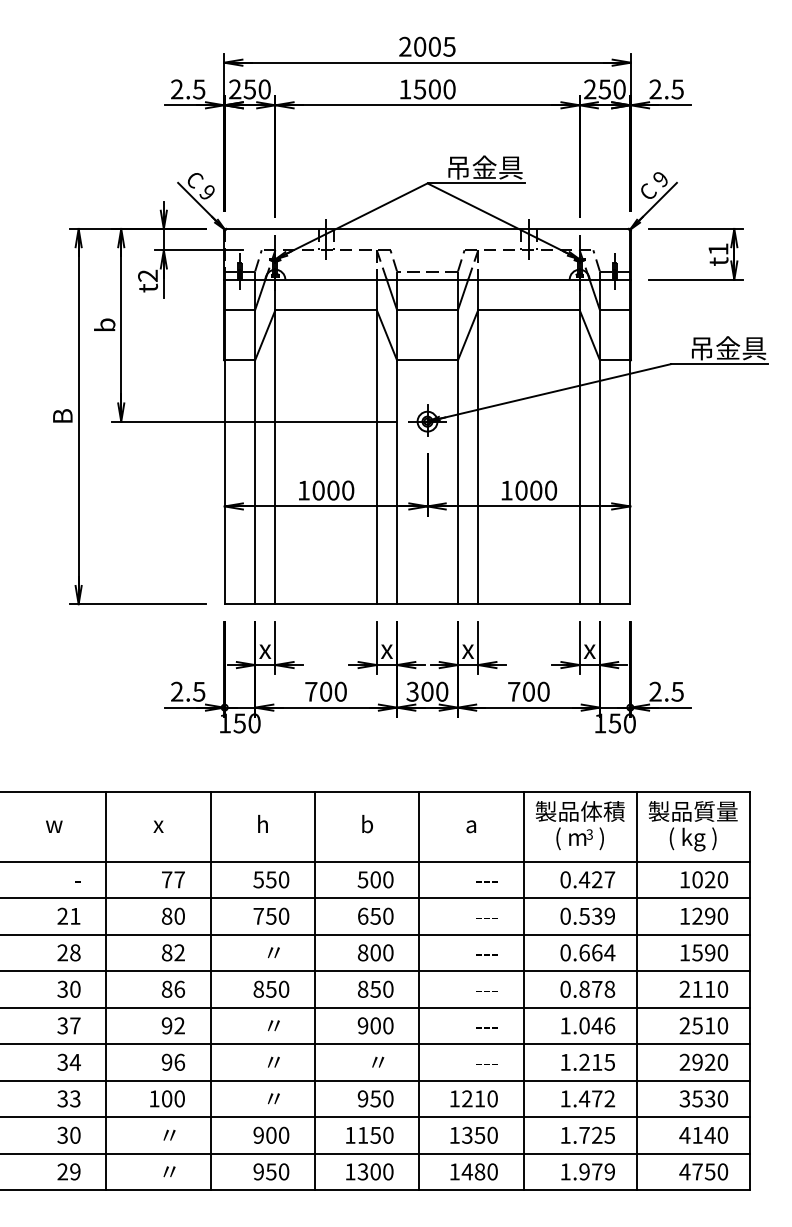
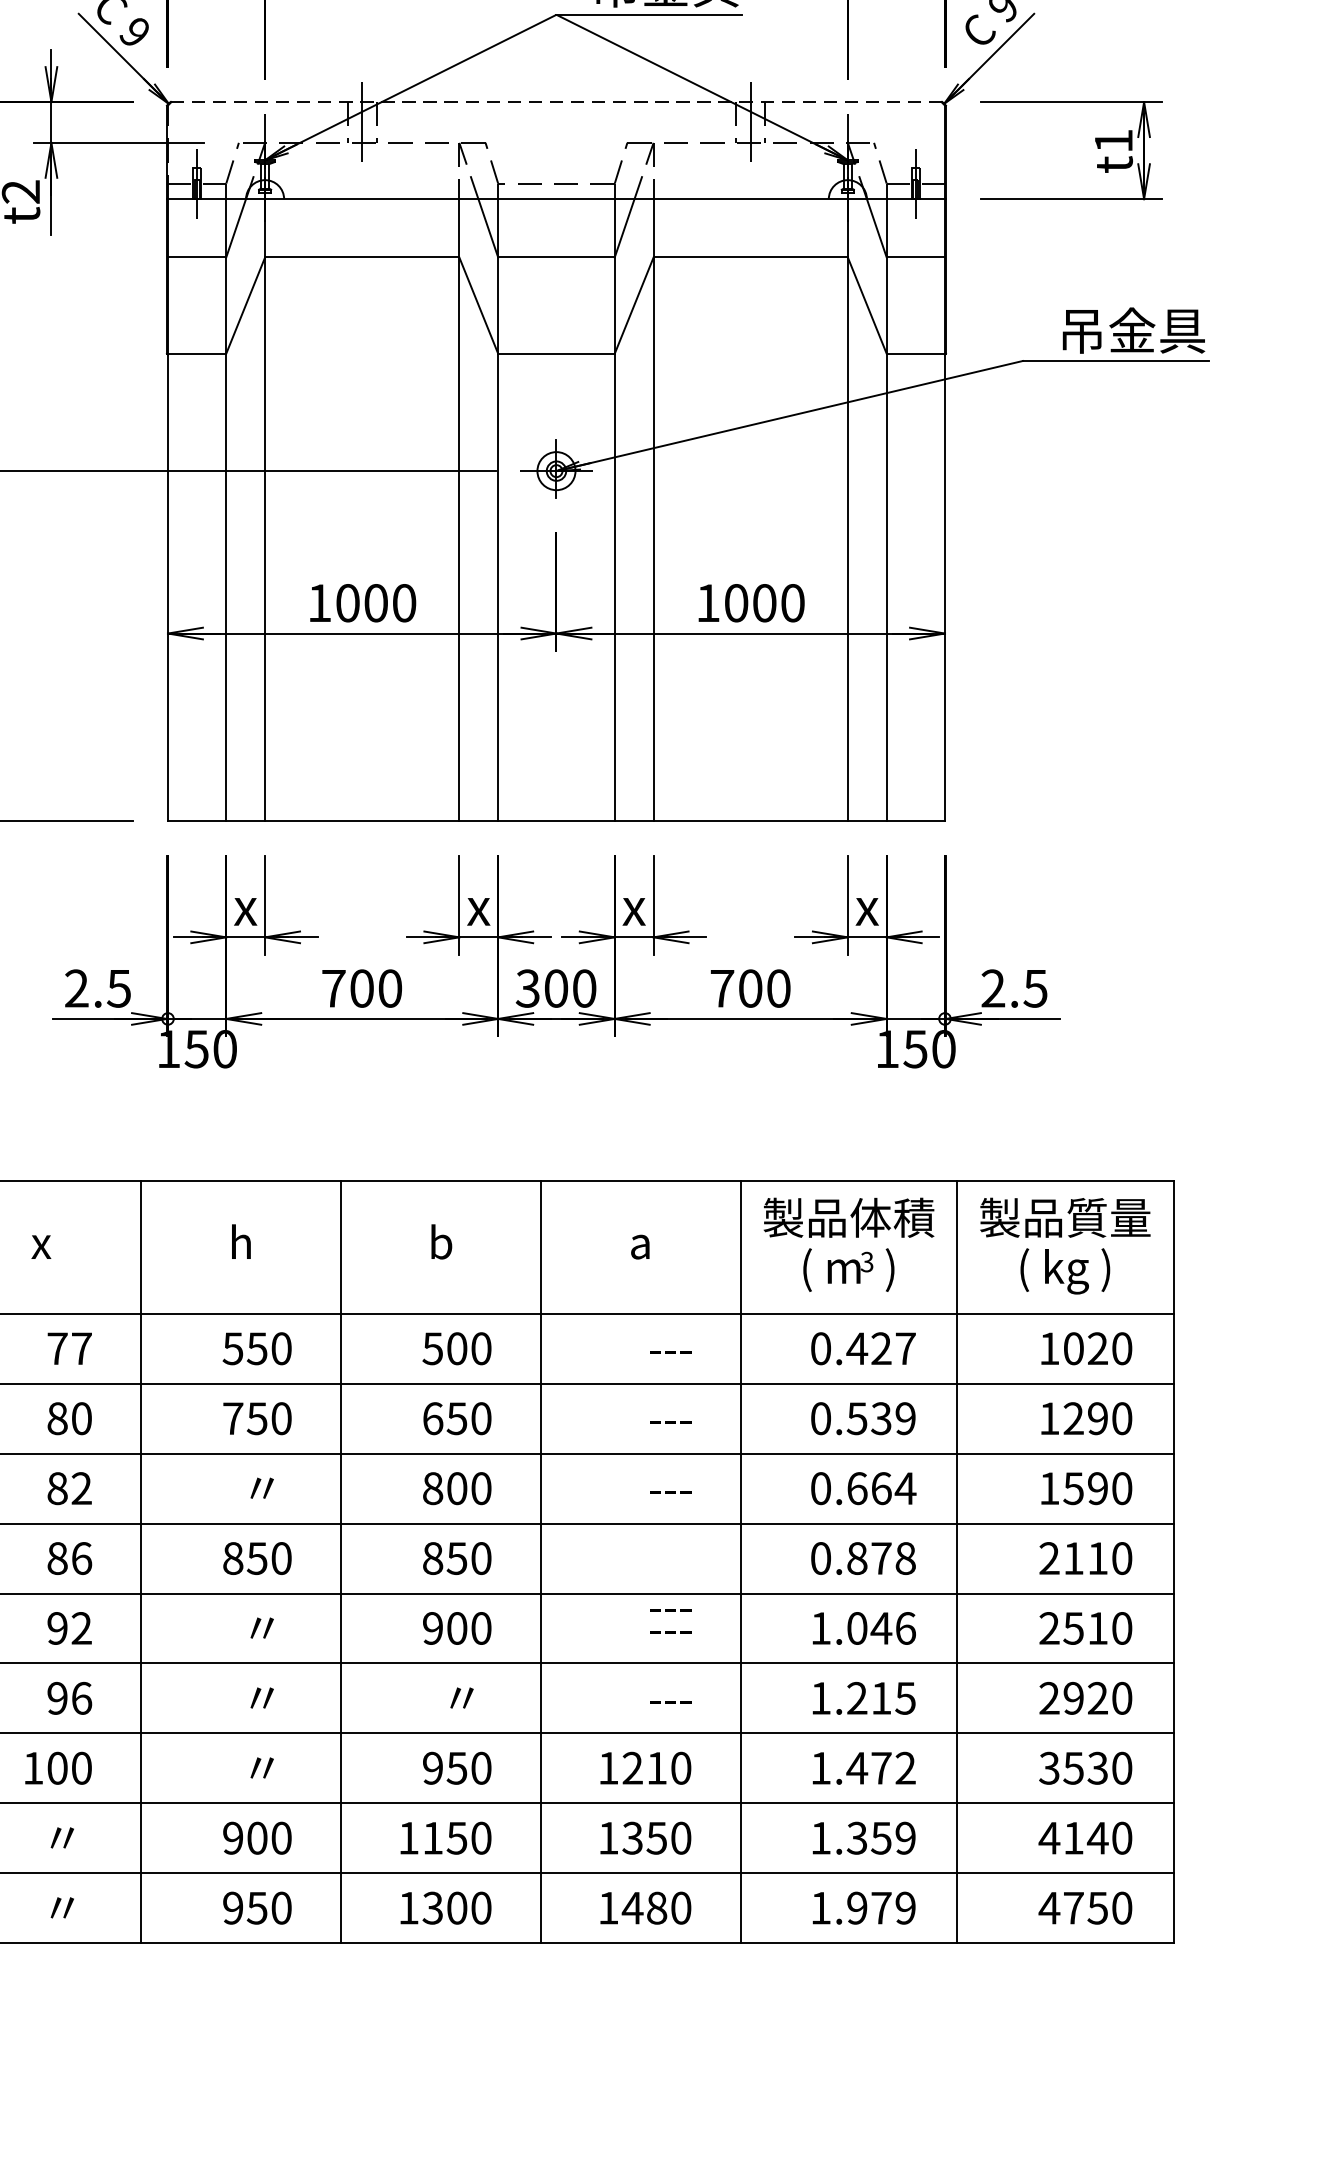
line: (427, 228) -> (556, 101), solid -> dashed
text: (486, 991) -> (669, 1610), moved
text: (596, 1134) -> (880, 1836), 1.725 -> 1.359

